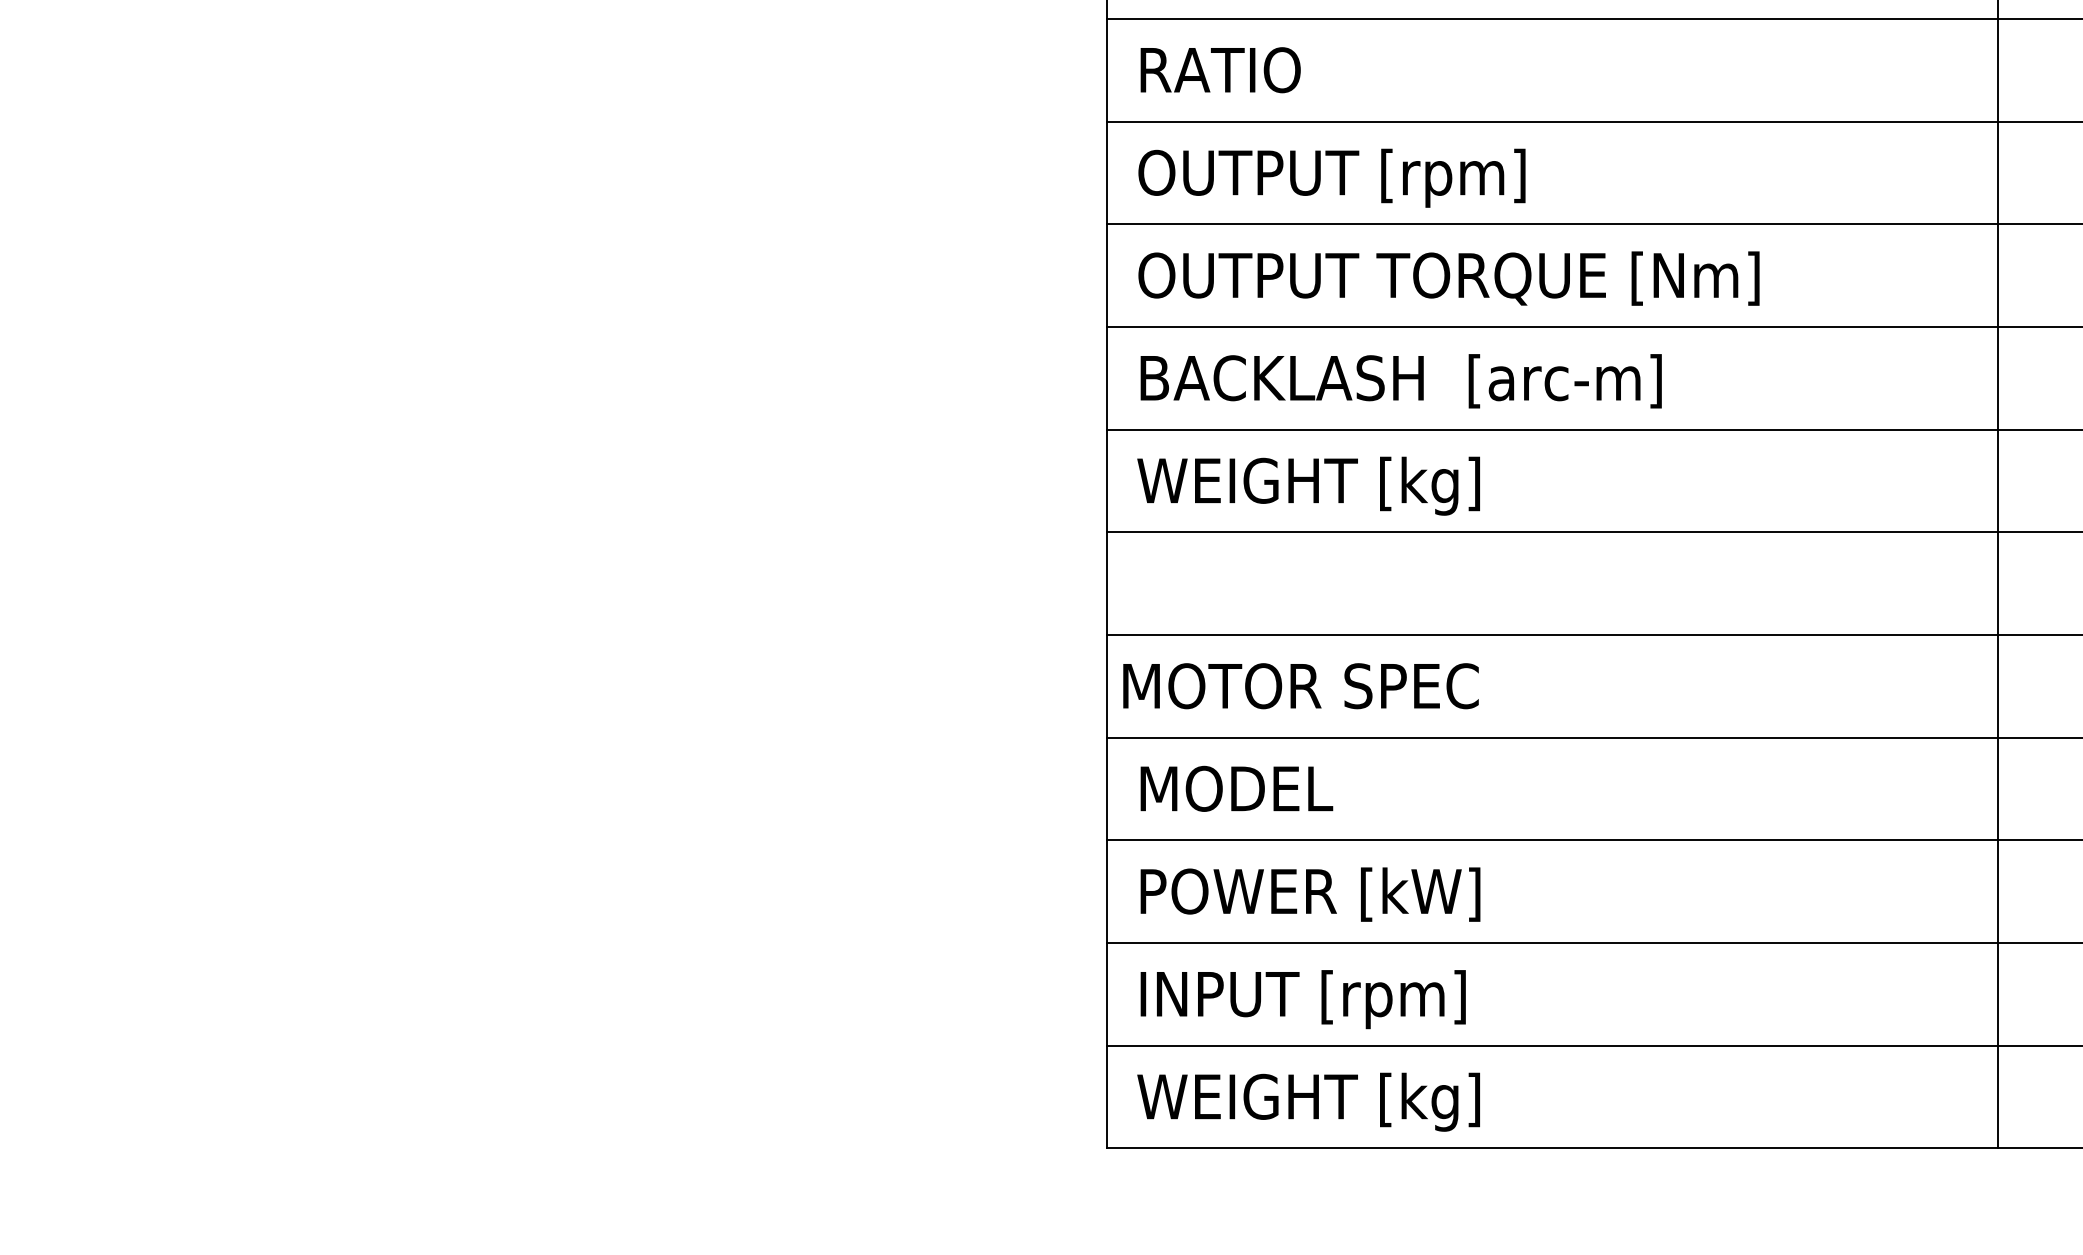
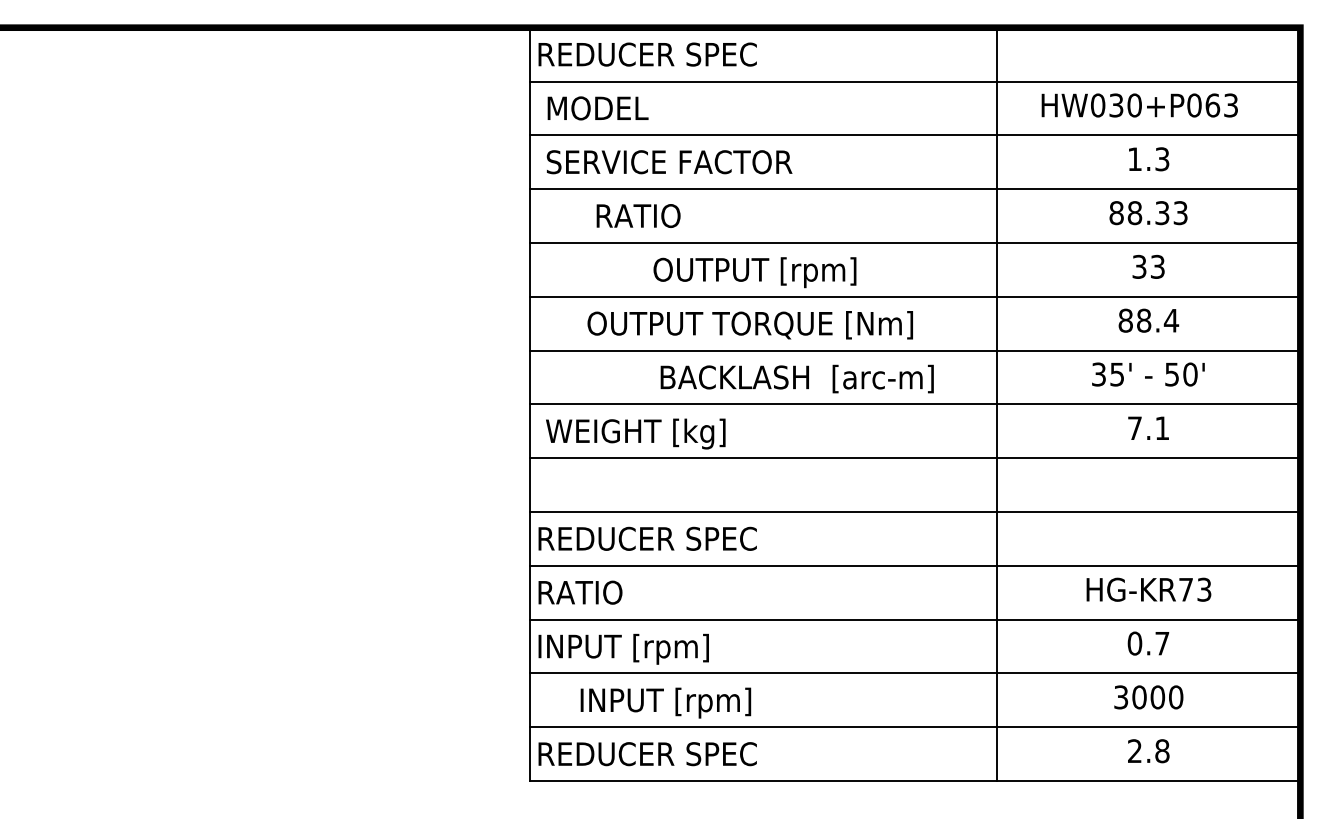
text: (1220, 69) -> (638, 215), moved
text: (1331, 177) -> (754, 272), moved
text: (1447, 279) -> (749, 325), moved
text: (1399, 380) -> (796, 378), moved
text: (1332, 685) -> (648, 538), MOTOR SPEC -> REDUCER SPEC
text: (1228, 788) -> (593, 592), MODEL -> RATIO
text: (1300, 895) -> (631, 648), POWER [kW] -> INPUT [rpm]
text: (1302, 998) -> (665, 702), moved
text: (1331, 1101) -> (647, 756), WEIGHT [kg] -> REDUCER SPEC

